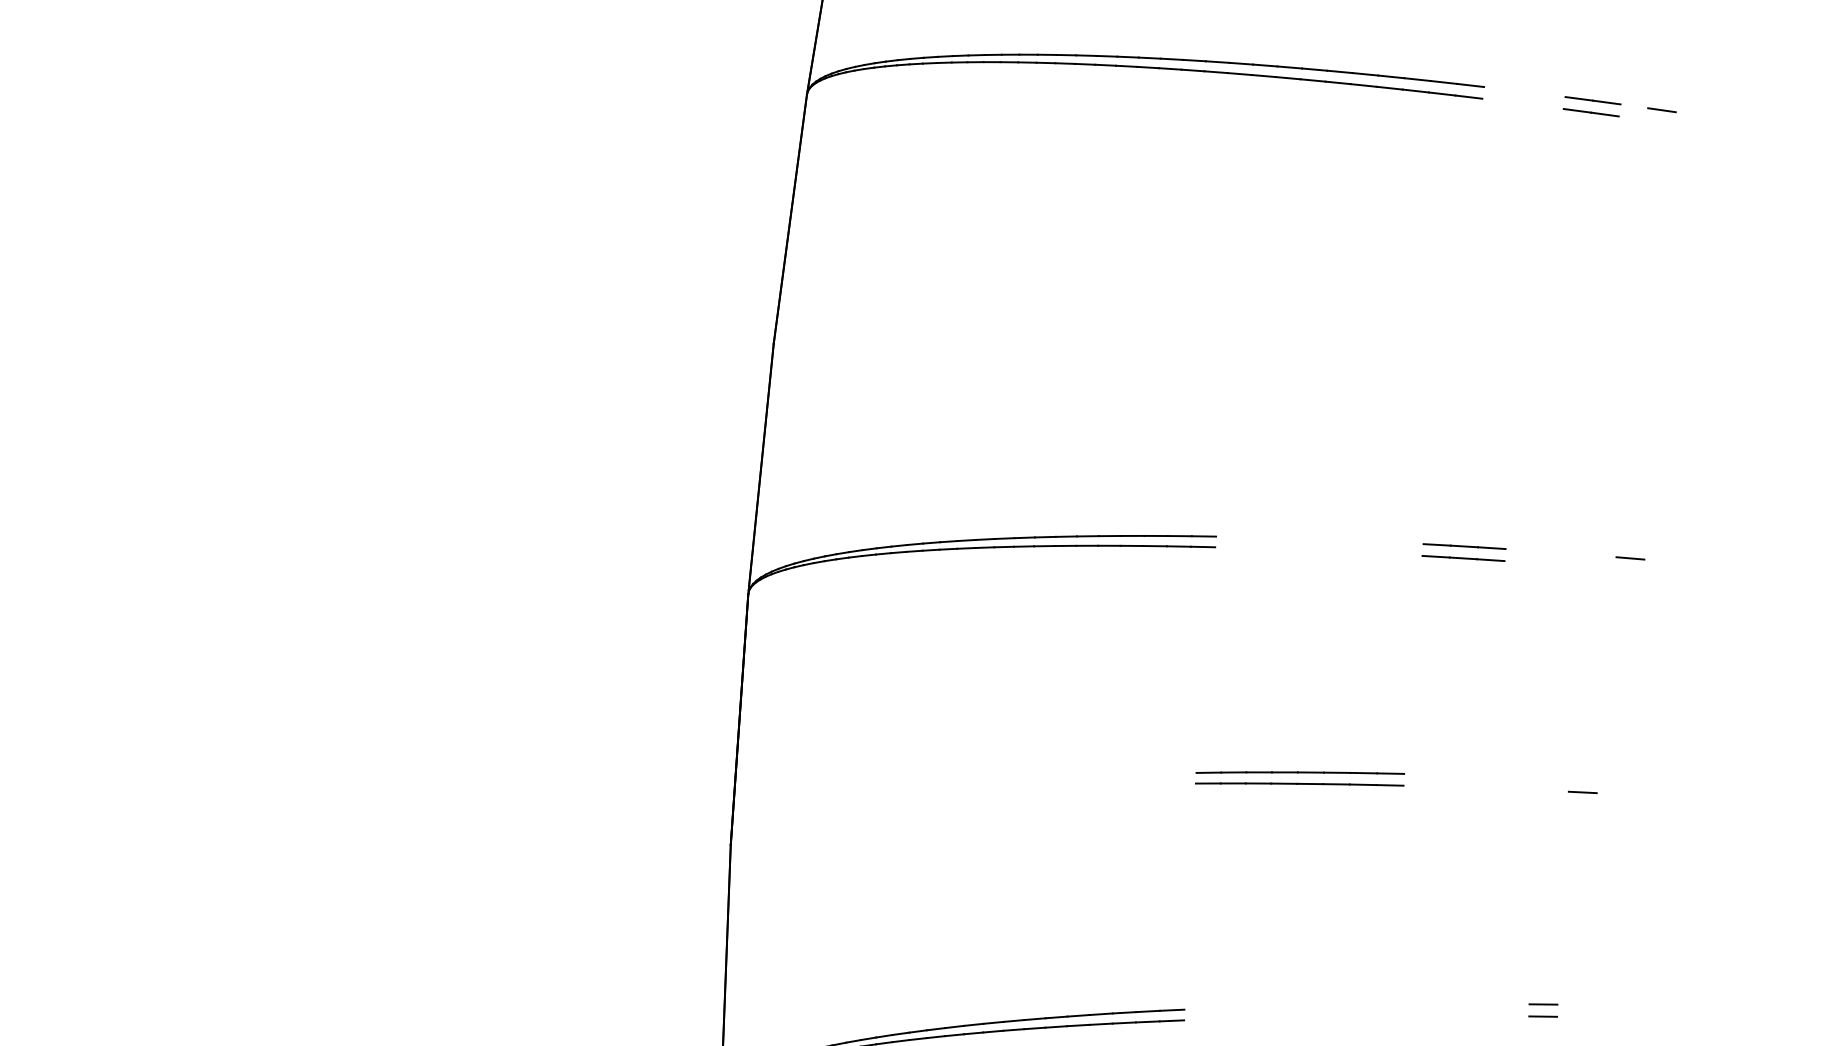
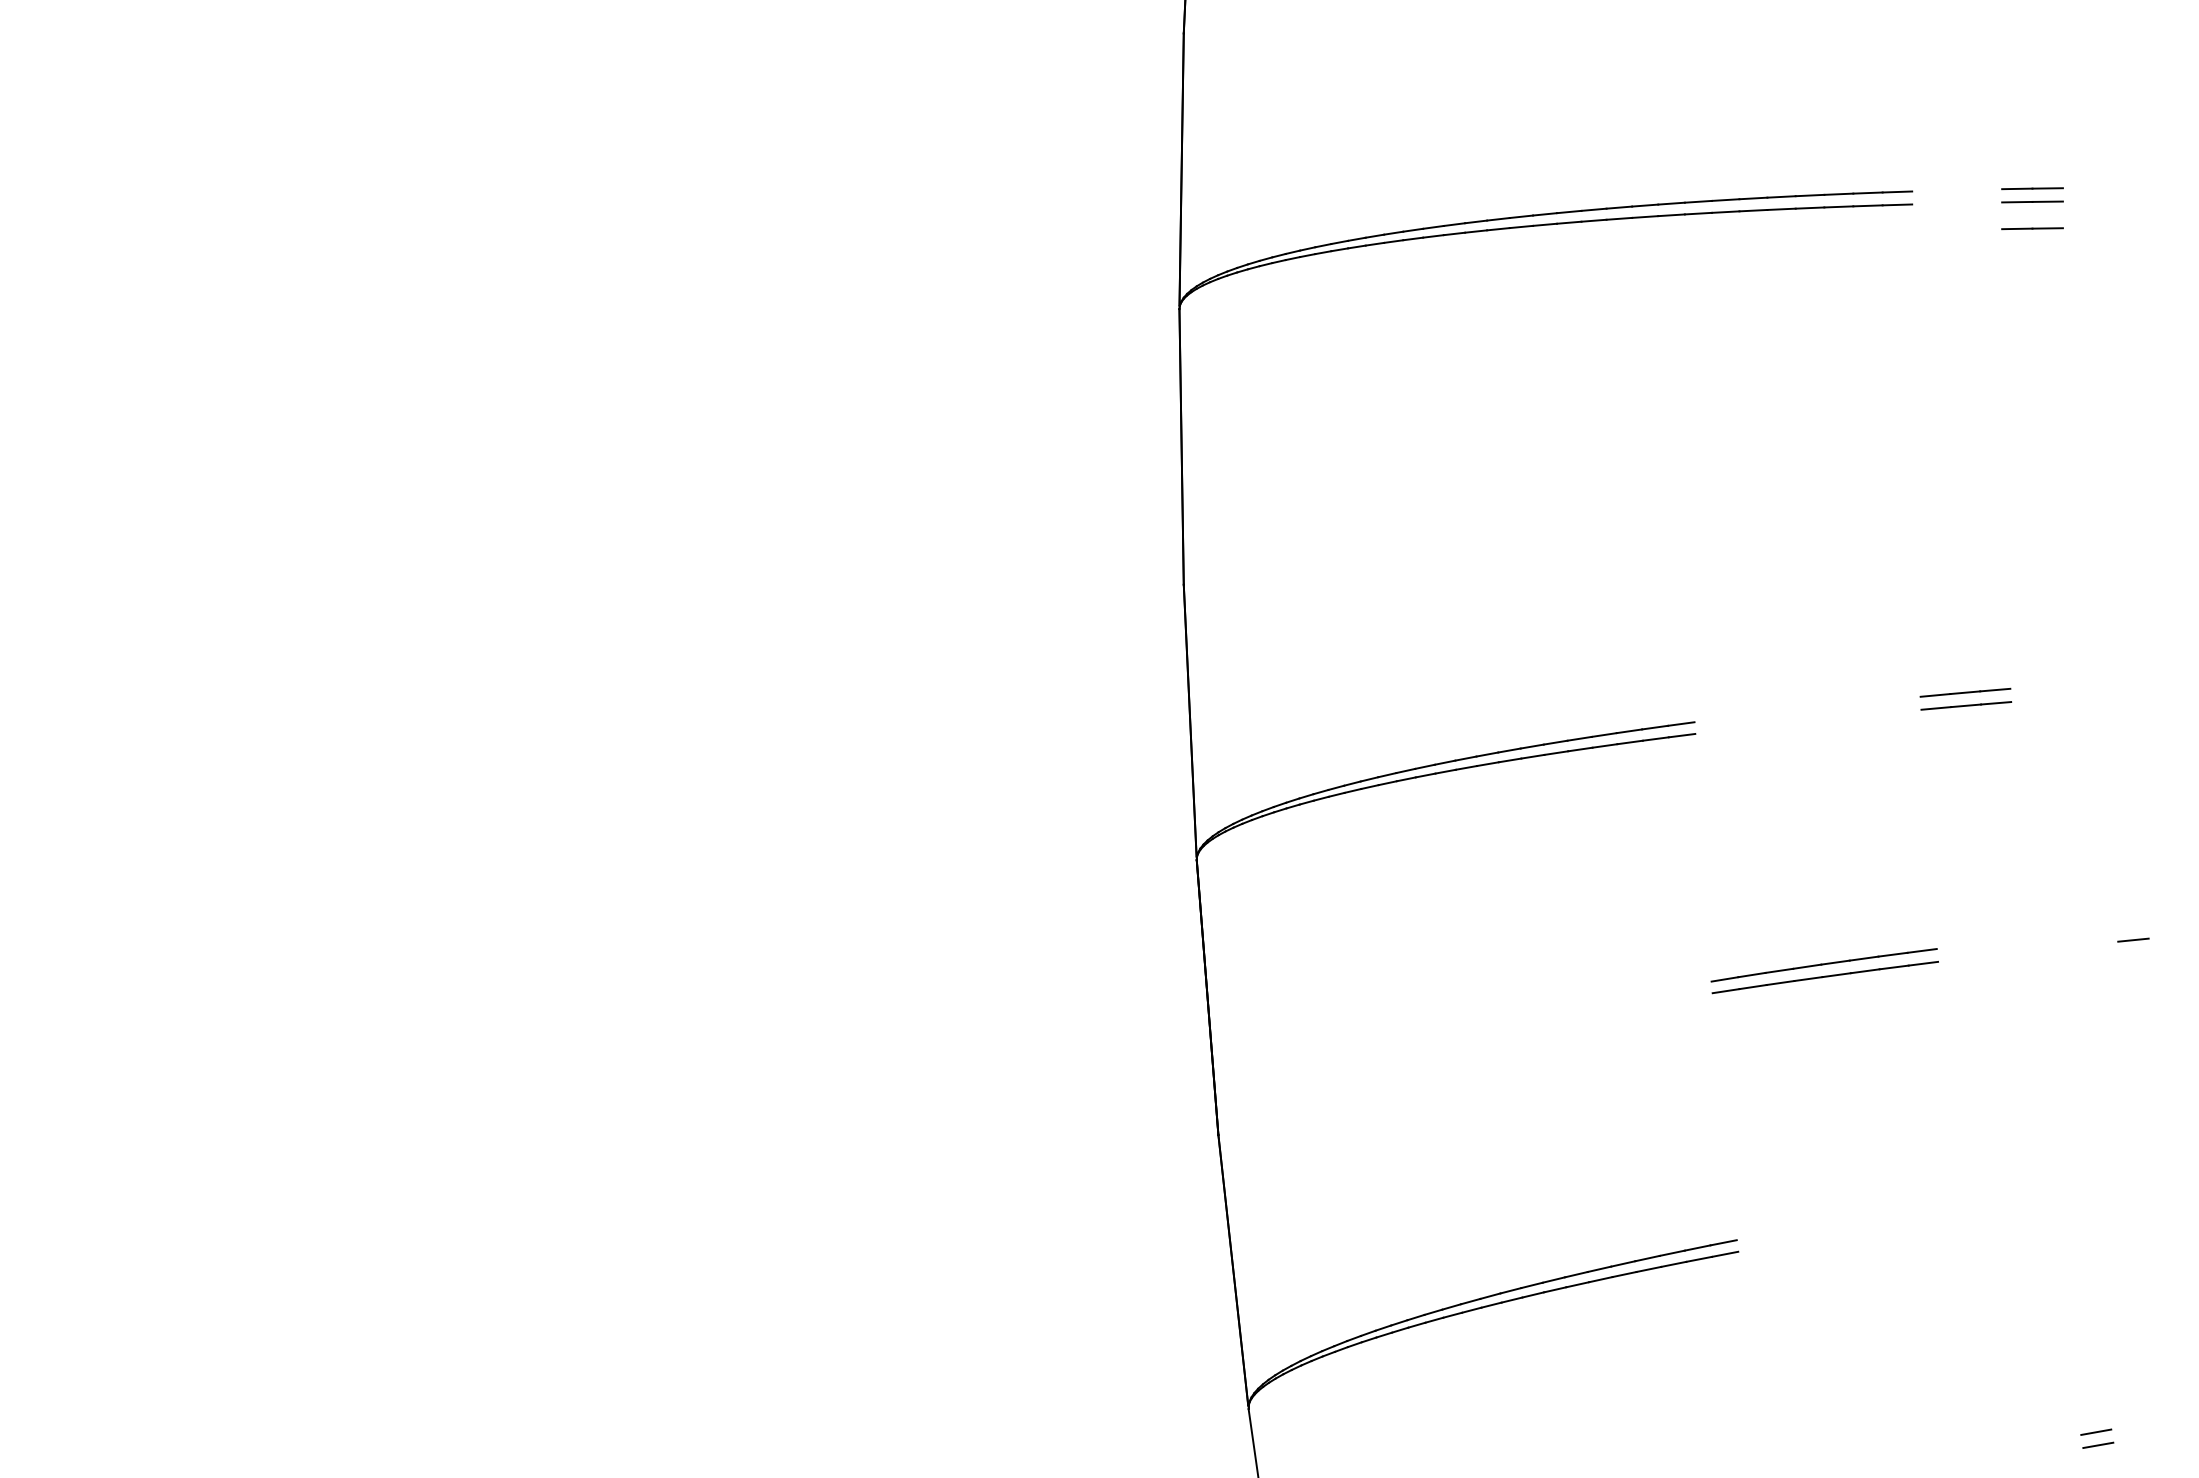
line: (1661, 109) -> (2108, 187), removed
line: (1587, 136) -> (2032, 228), added
line: (1629, 558) -> (2146, 678), removed
line: (1543, 1004) -> (2125, 1176), removed
line: (1542, 1016) -> (2126, 1189), removed

